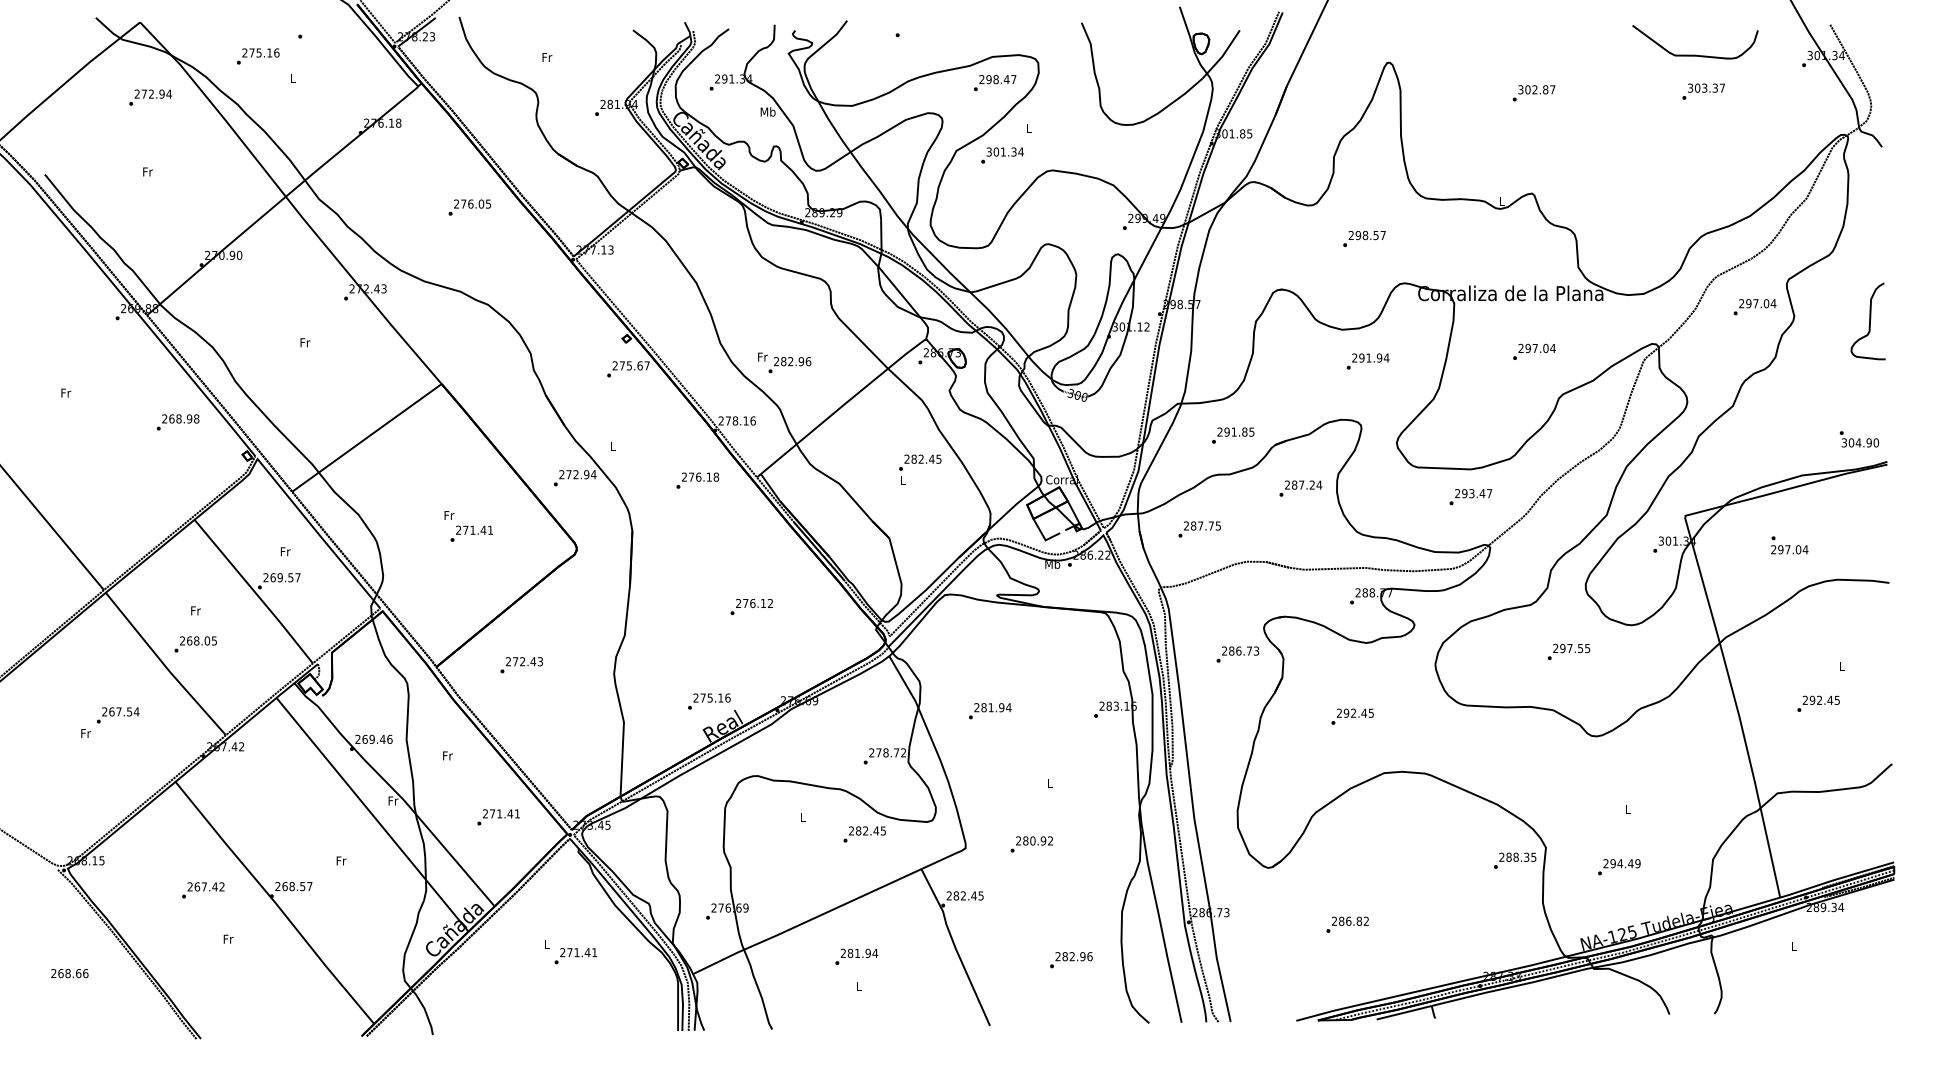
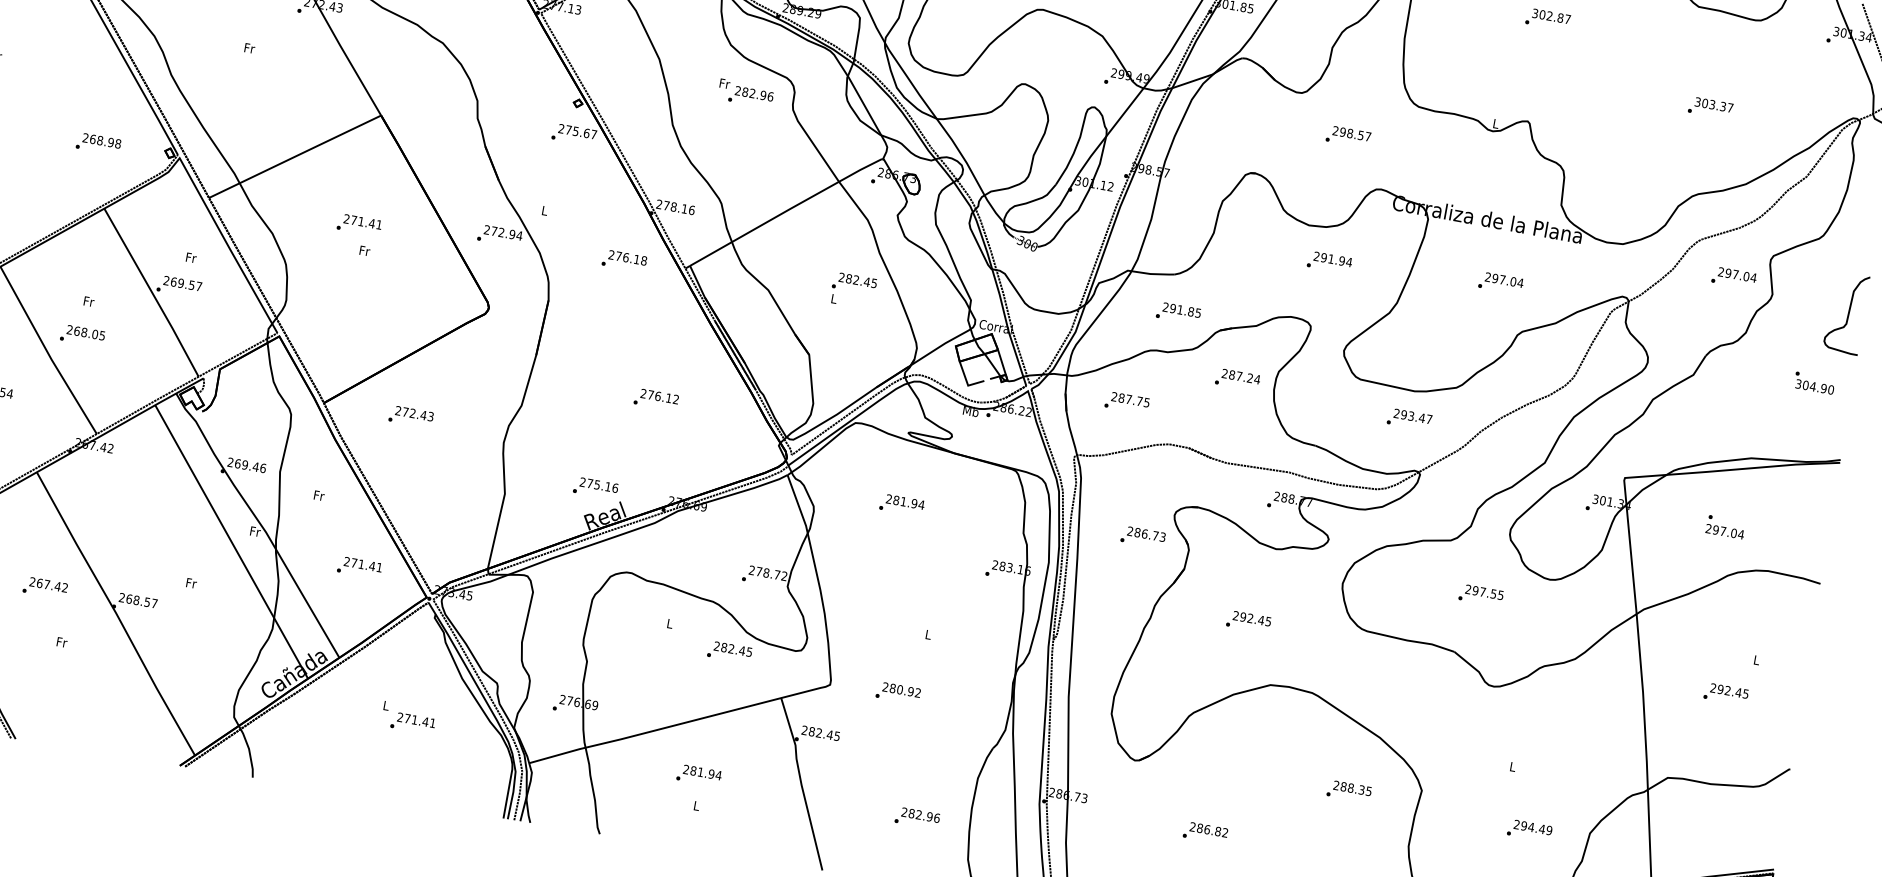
text: (1703, 91) -> (1710, 107), moved
text: (784, 362) -> (745, 93), moved
text: (177, 422) -> (97, 144), moved
text: (1858, 439) -> (1813, 383), moved
text: (471, 533) -> (359, 224), moved
text: (990, 711) -> (902, 505), moved
text: (1515, 860) -> (1349, 791), moved
text: (1619, 867) -> (1529, 831), moved

